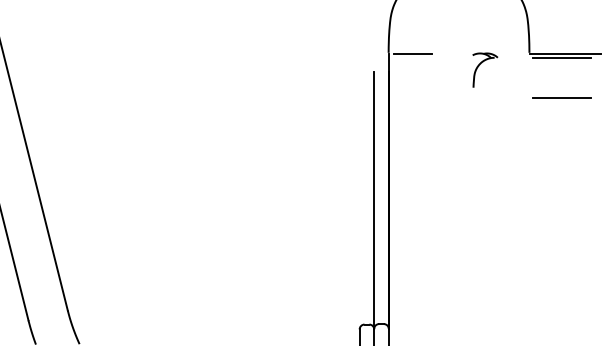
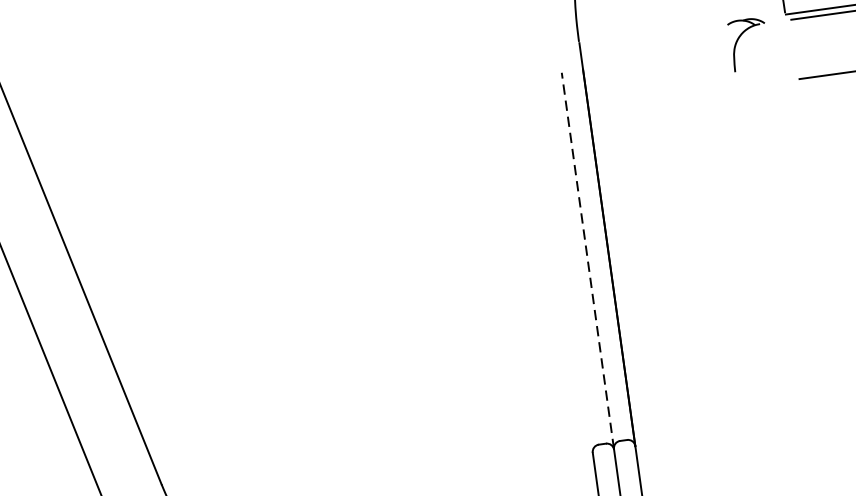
line: (412, 53) -> (614, 37), removed
part: (479, 66) -> (739, 39), moved
line: (374, 199) -> (588, 259), solid -> dashed

